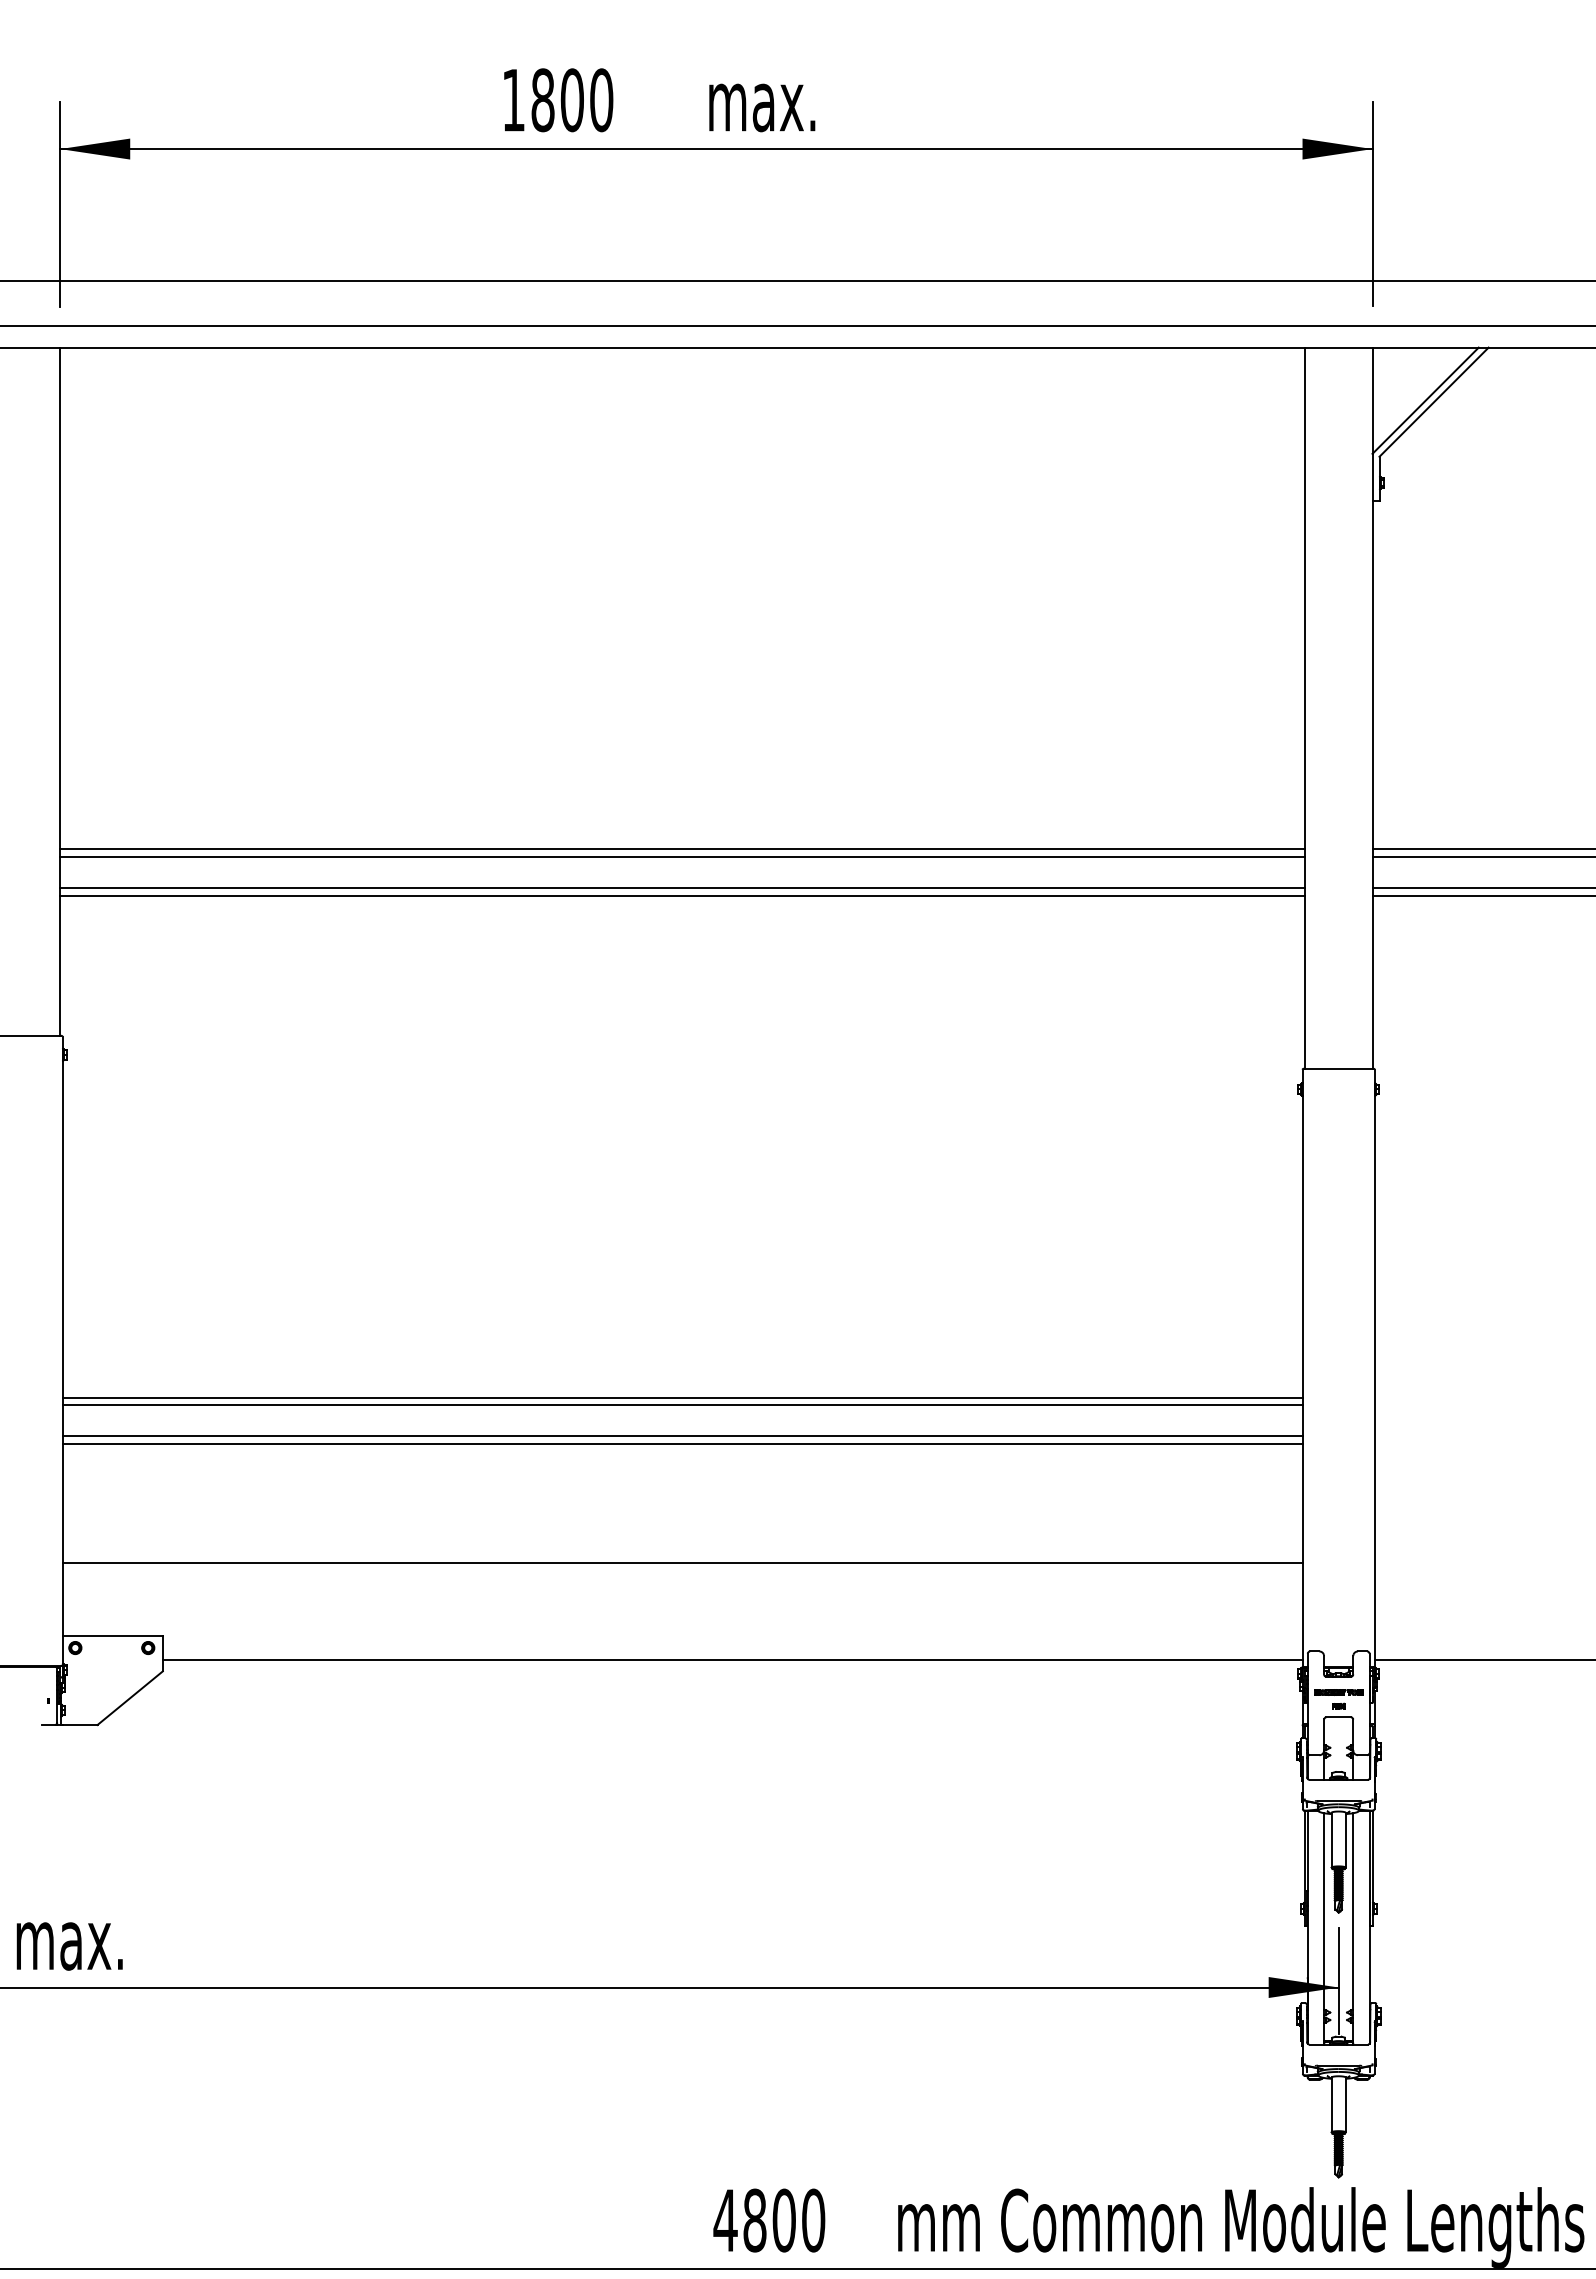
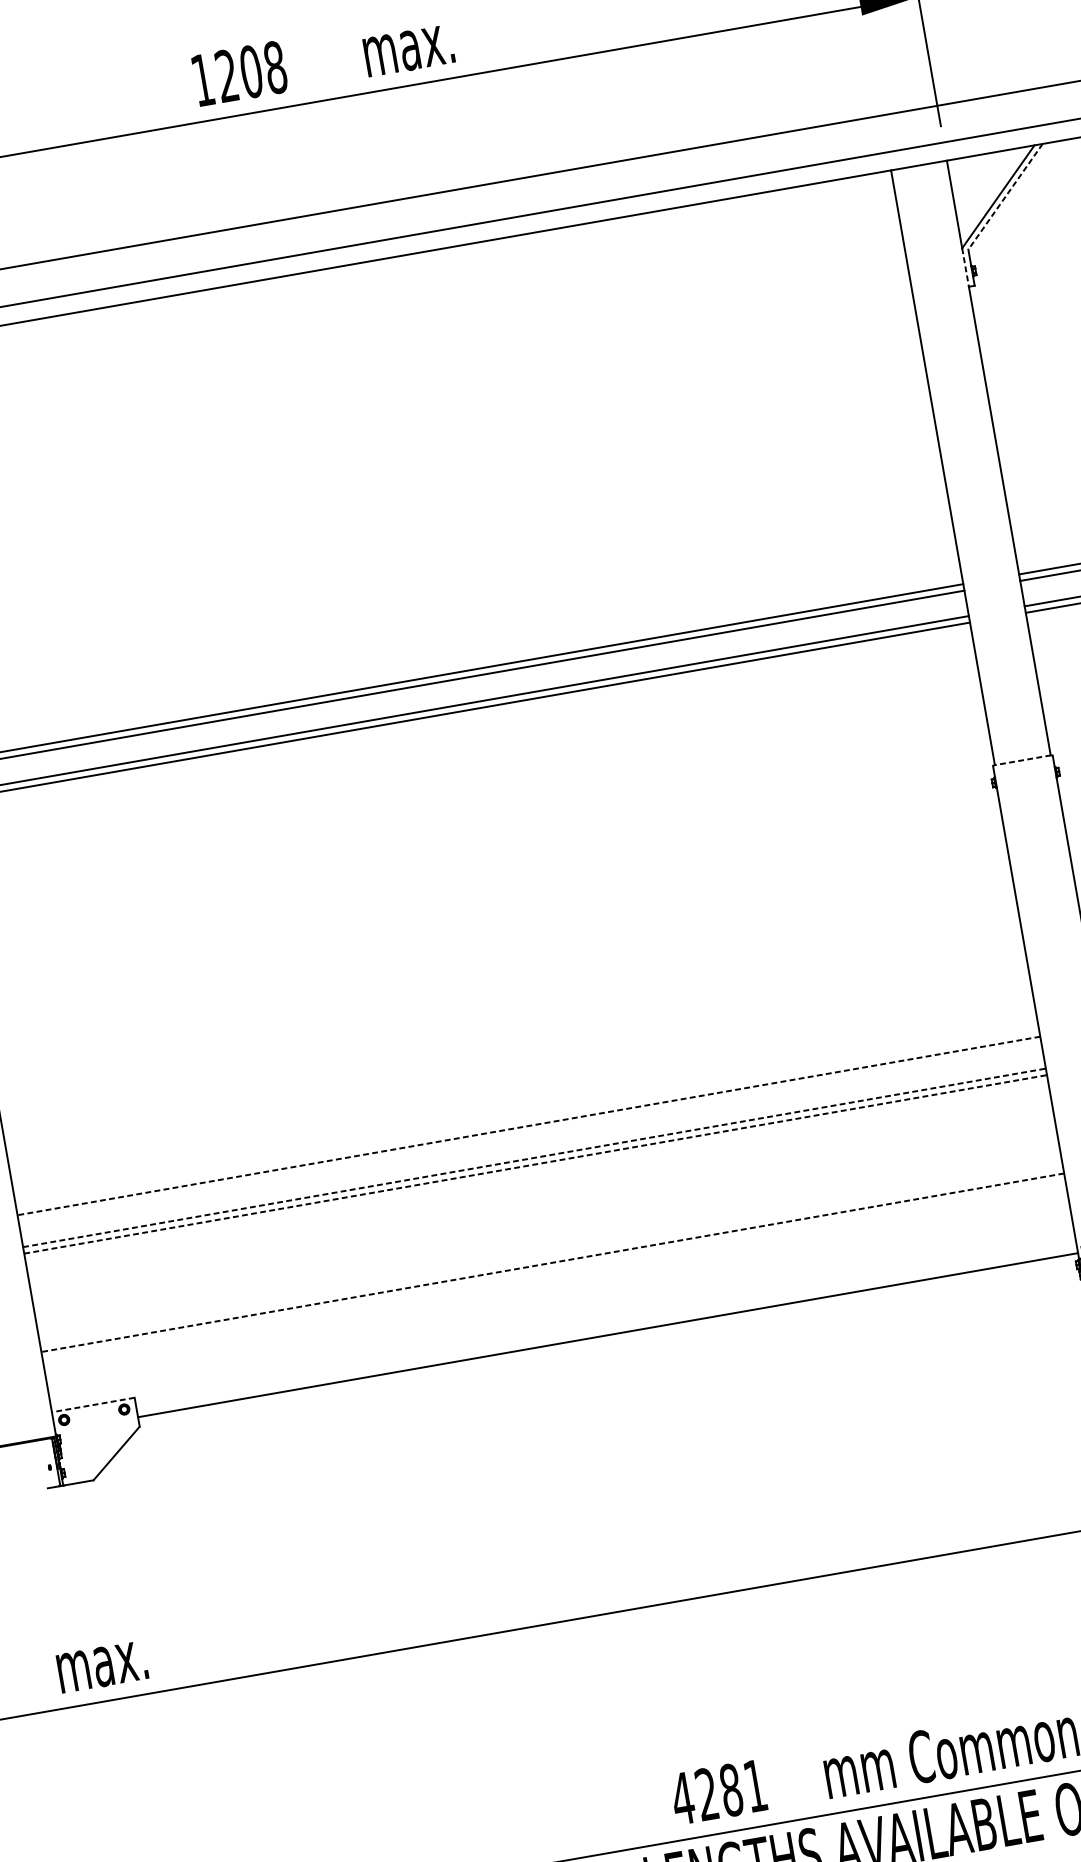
text: (572, 100) -> (251, 71), 1800 -> 1208
line: (1433, 402) -> (1005, 197), solid -> dashed
line: (1372, 477) -> (965, 267), solid -> dashed
line: (1338, 1068) -> (1022, 760), solid -> dashed
line: (682, 1397) -> (528, 1125), solid -> dashed
line: (682, 1405) -> (530, 1132), removed
line: (682, 1436) -> (534, 1158), solid -> dashed
line: (682, 1444) -> (535, 1164), solid -> dashed
line: (682, 1563) -> (552, 1262), solid -> dashed
line: (112, 1636) -> (93, 1405), solid -> dashed
text: (784, 2220) -> (731, 1790), 4800 -> 4281

